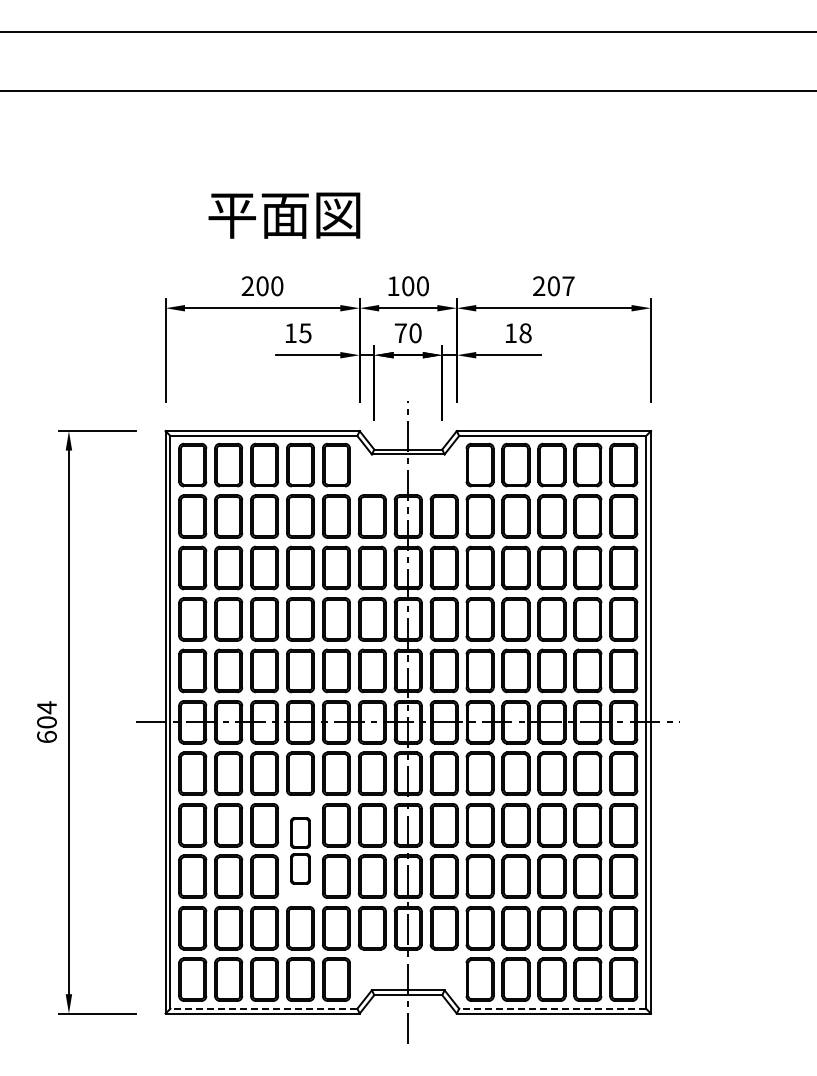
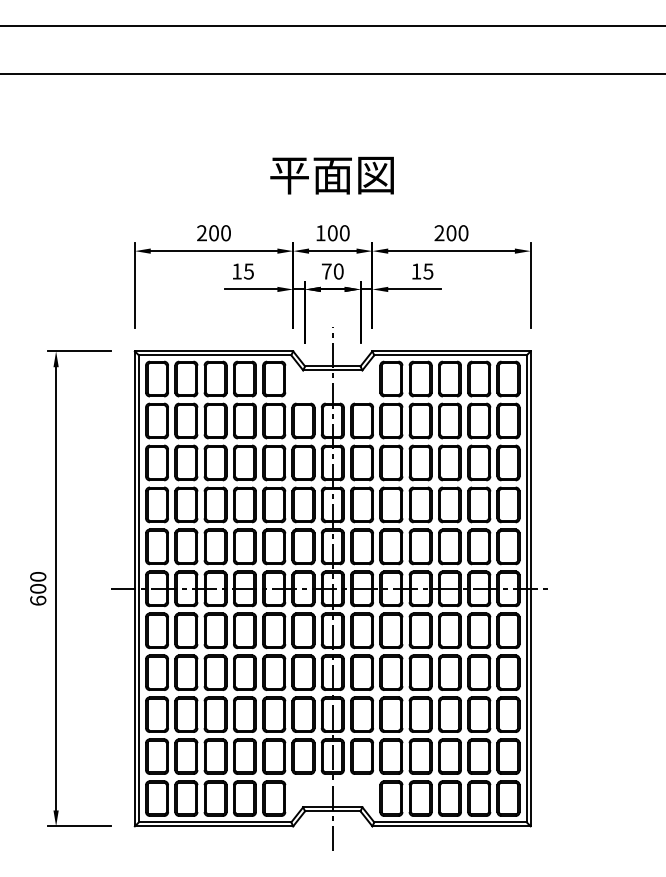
text: (284, 215) -> (332, 175), moved
text: (568, 286) -> (463, 233), 207 -> 200
text: (525, 333) -> (428, 271), 18 -> 15
text: (46, 707) -> (37, 576), 604 -> 600
part: (300, 850) -> (244, 693), size x1.43
line: (263, 1008) -> (214, 822), dashed -> solid
line: (552, 1008) -> (450, 822), dashed -> solid

